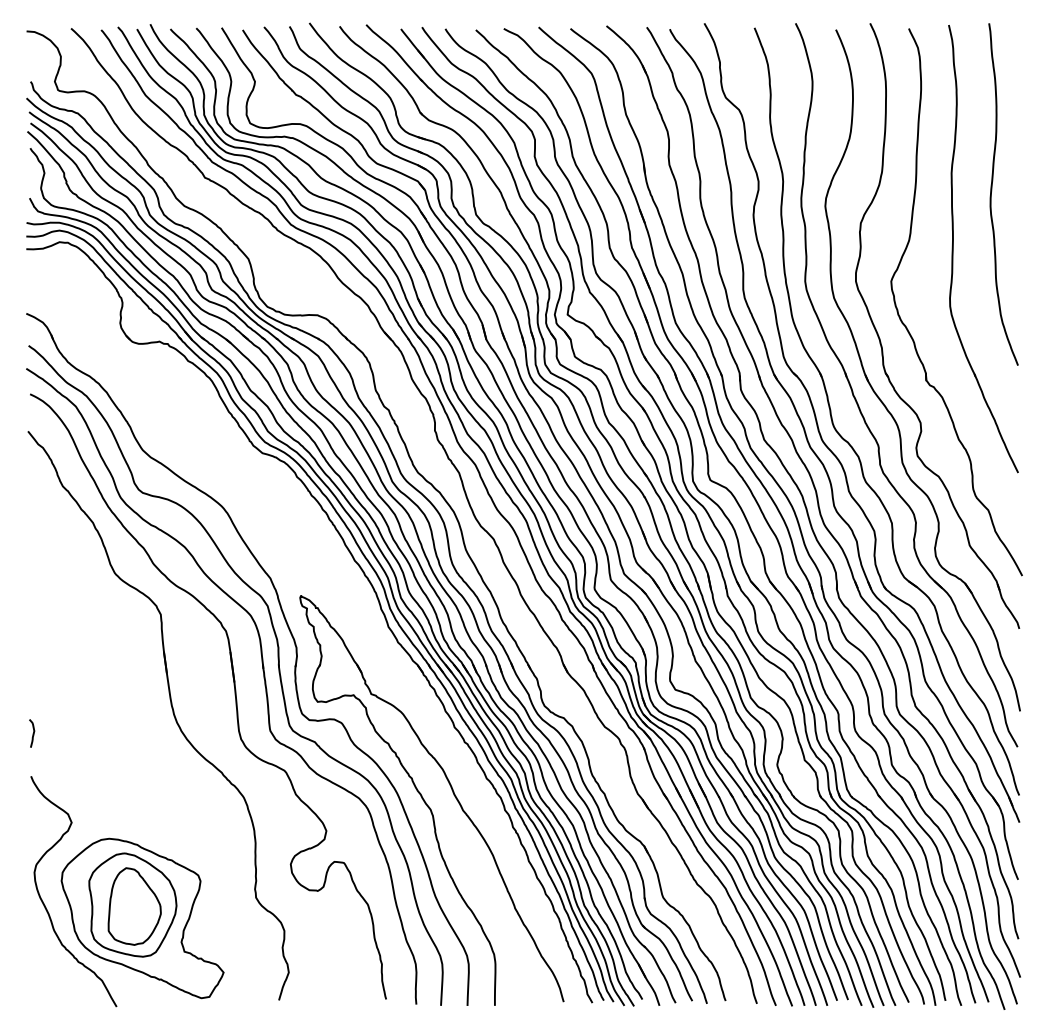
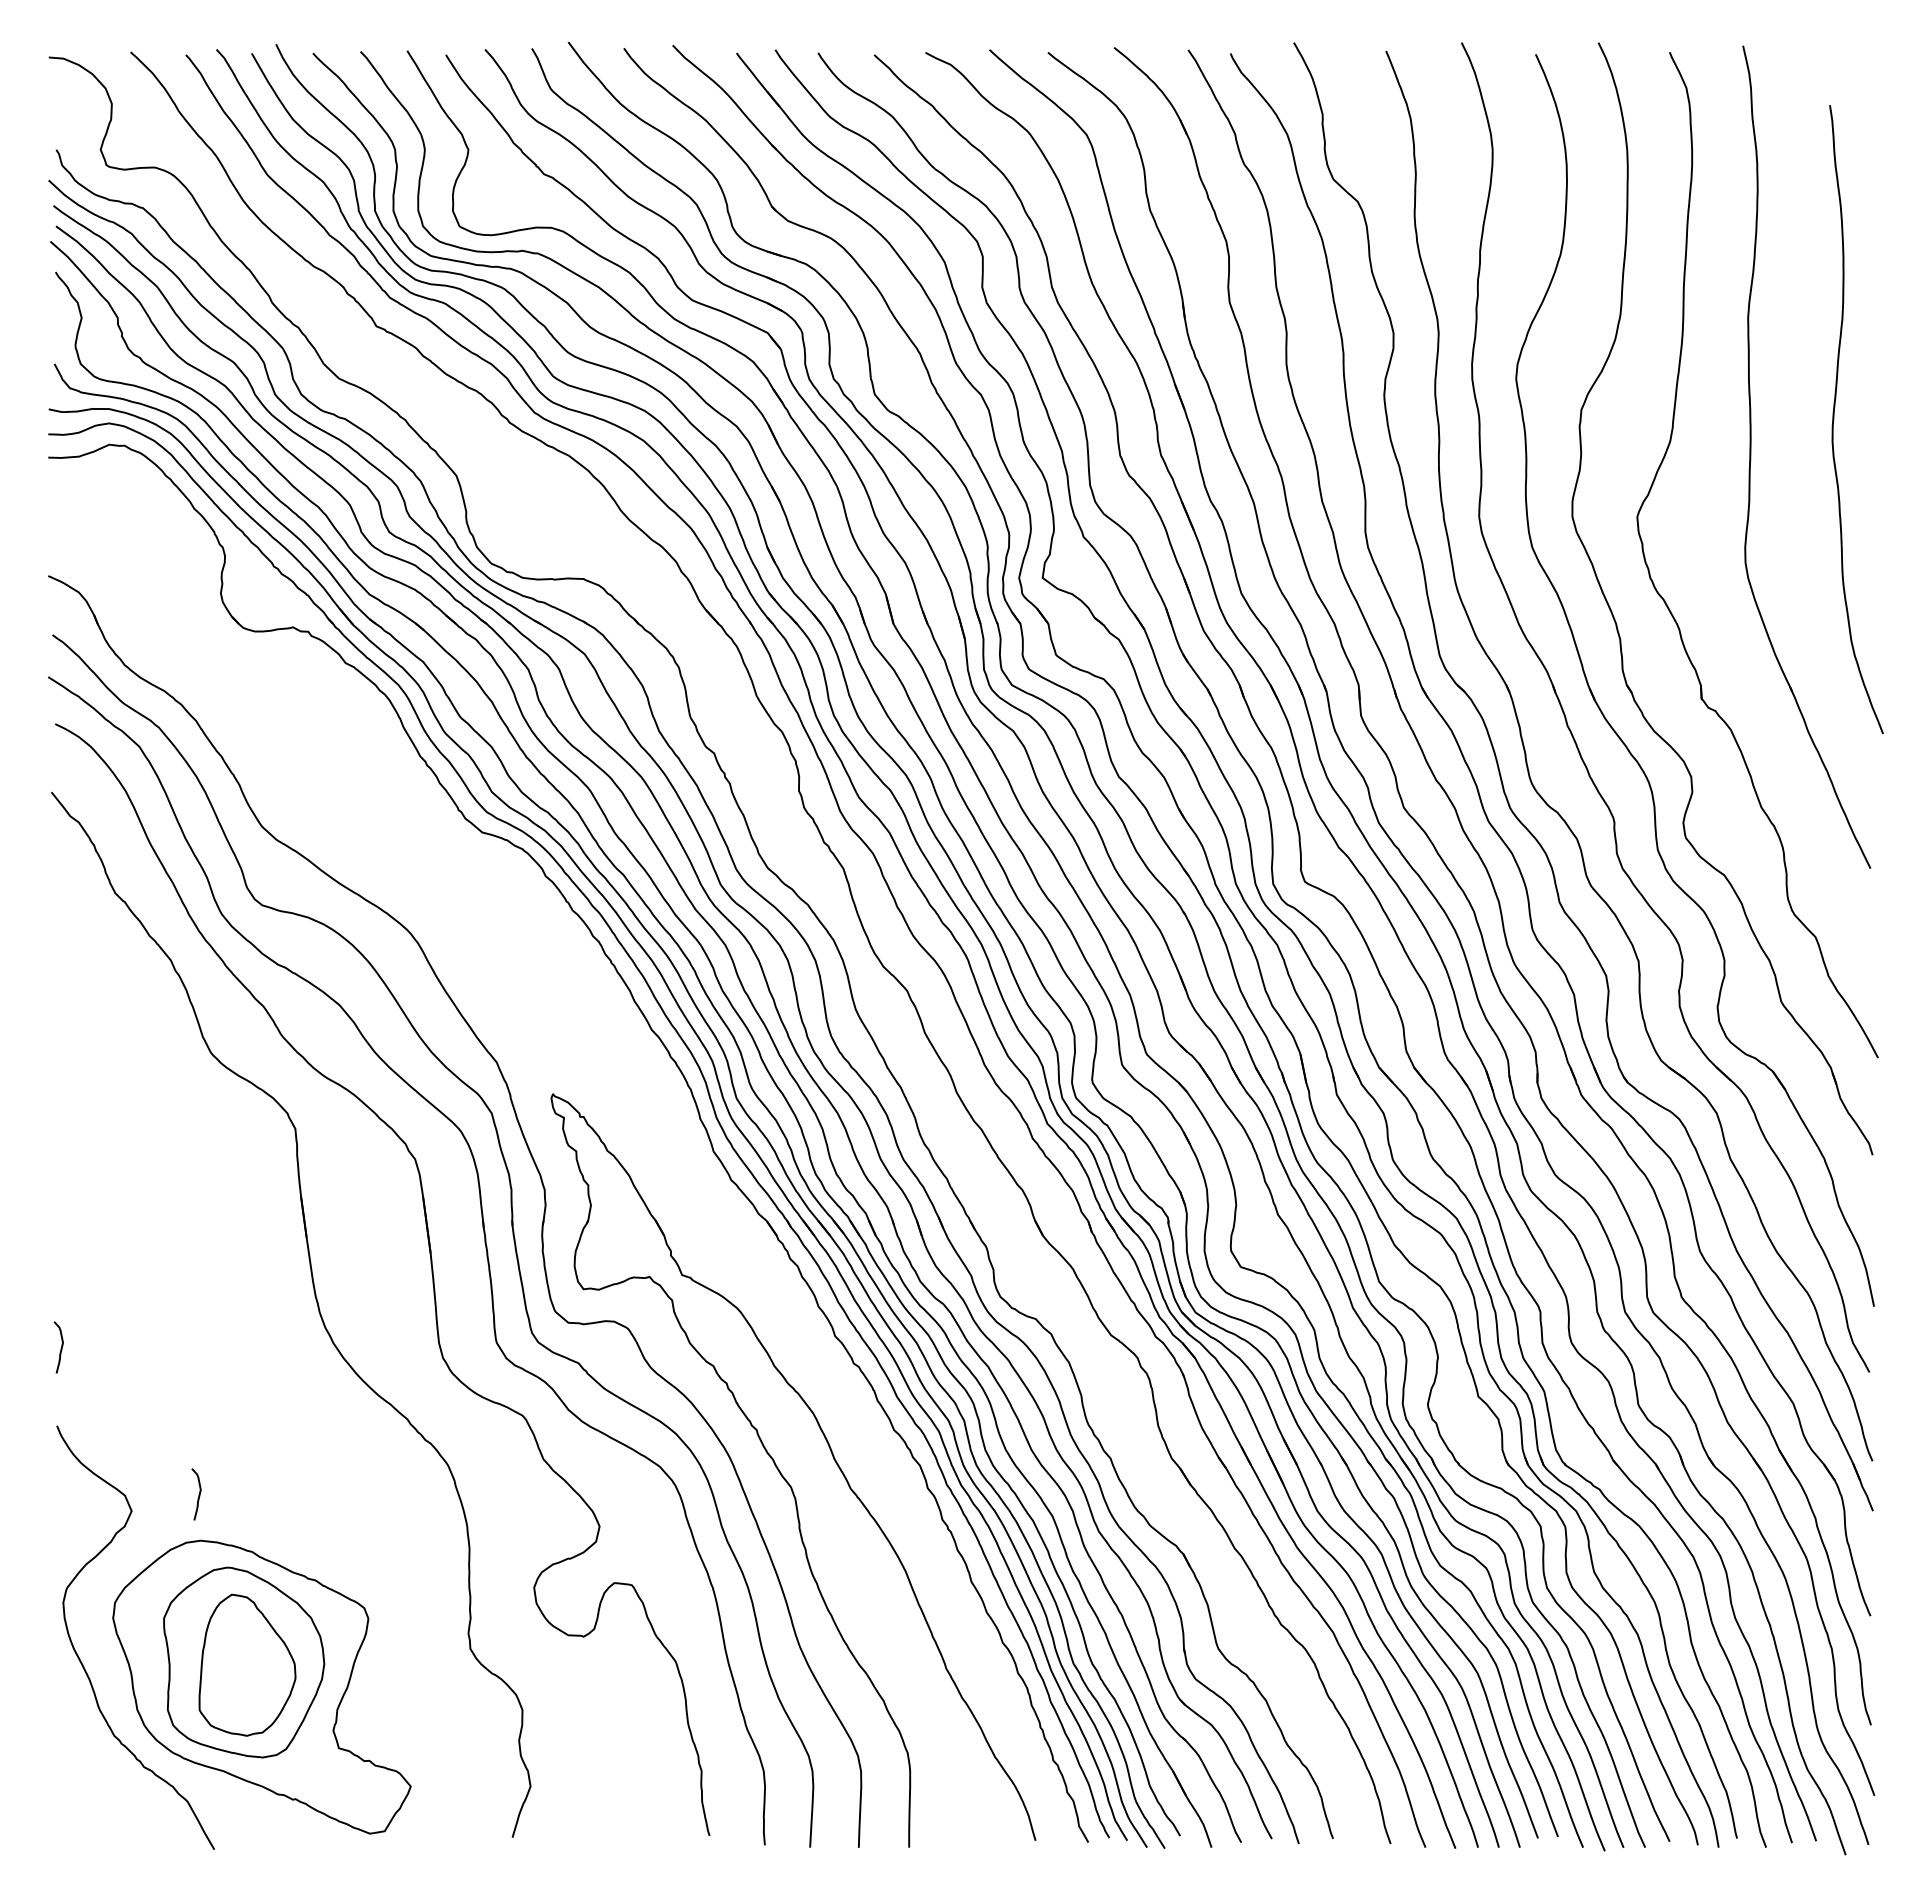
curve: (992, 191) -> (1836, 414), moved
curve: (107, 813) -> (197, 1494), added

